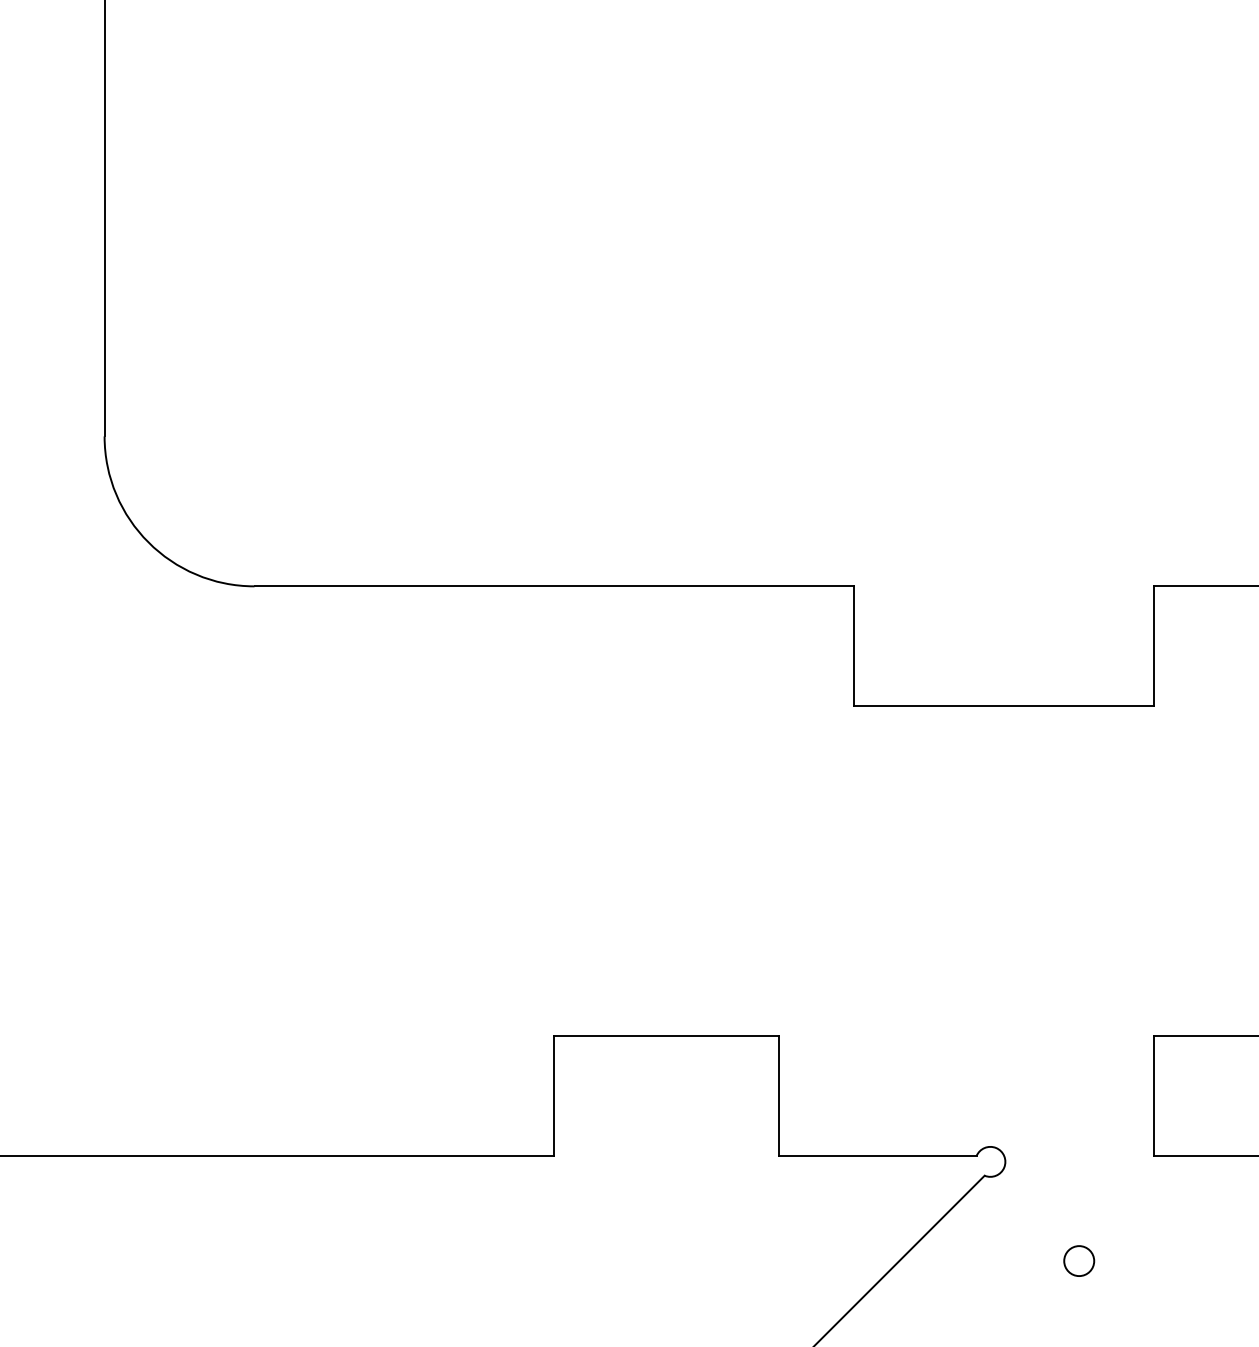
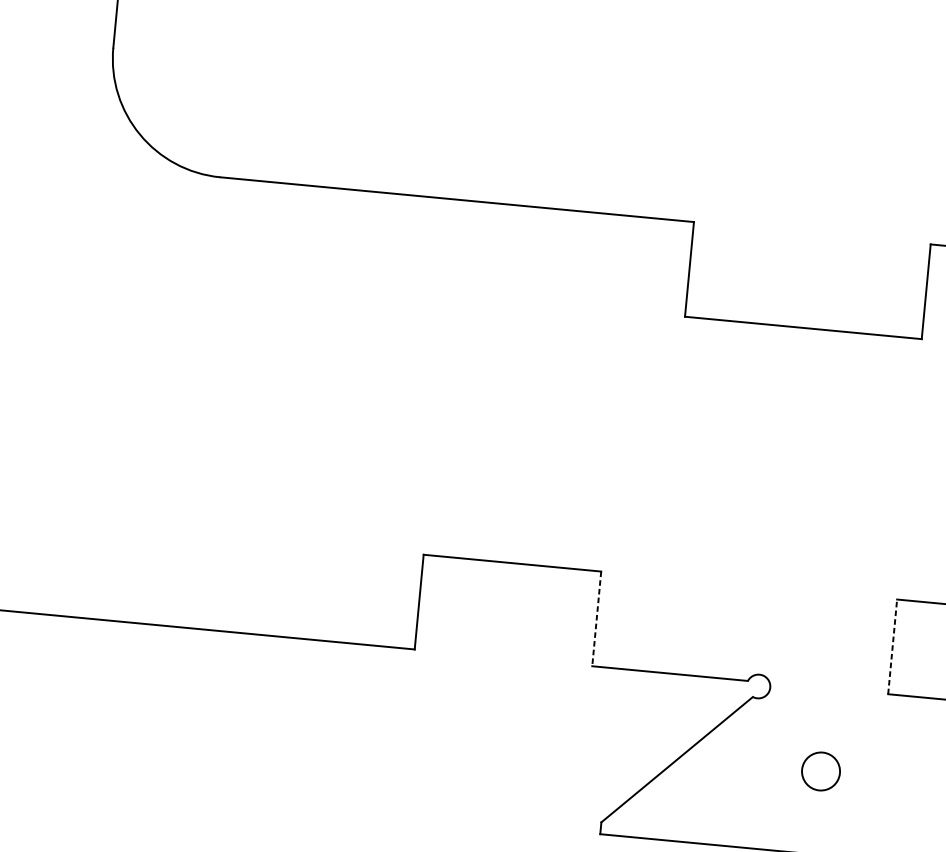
line: (779, 1096) -> (596, 619), solid -> dashed
line: (1154, 1096) -> (892, 647), solid -> dashed
circle: (1079, 1260) -> (821, 771), size x1.6

